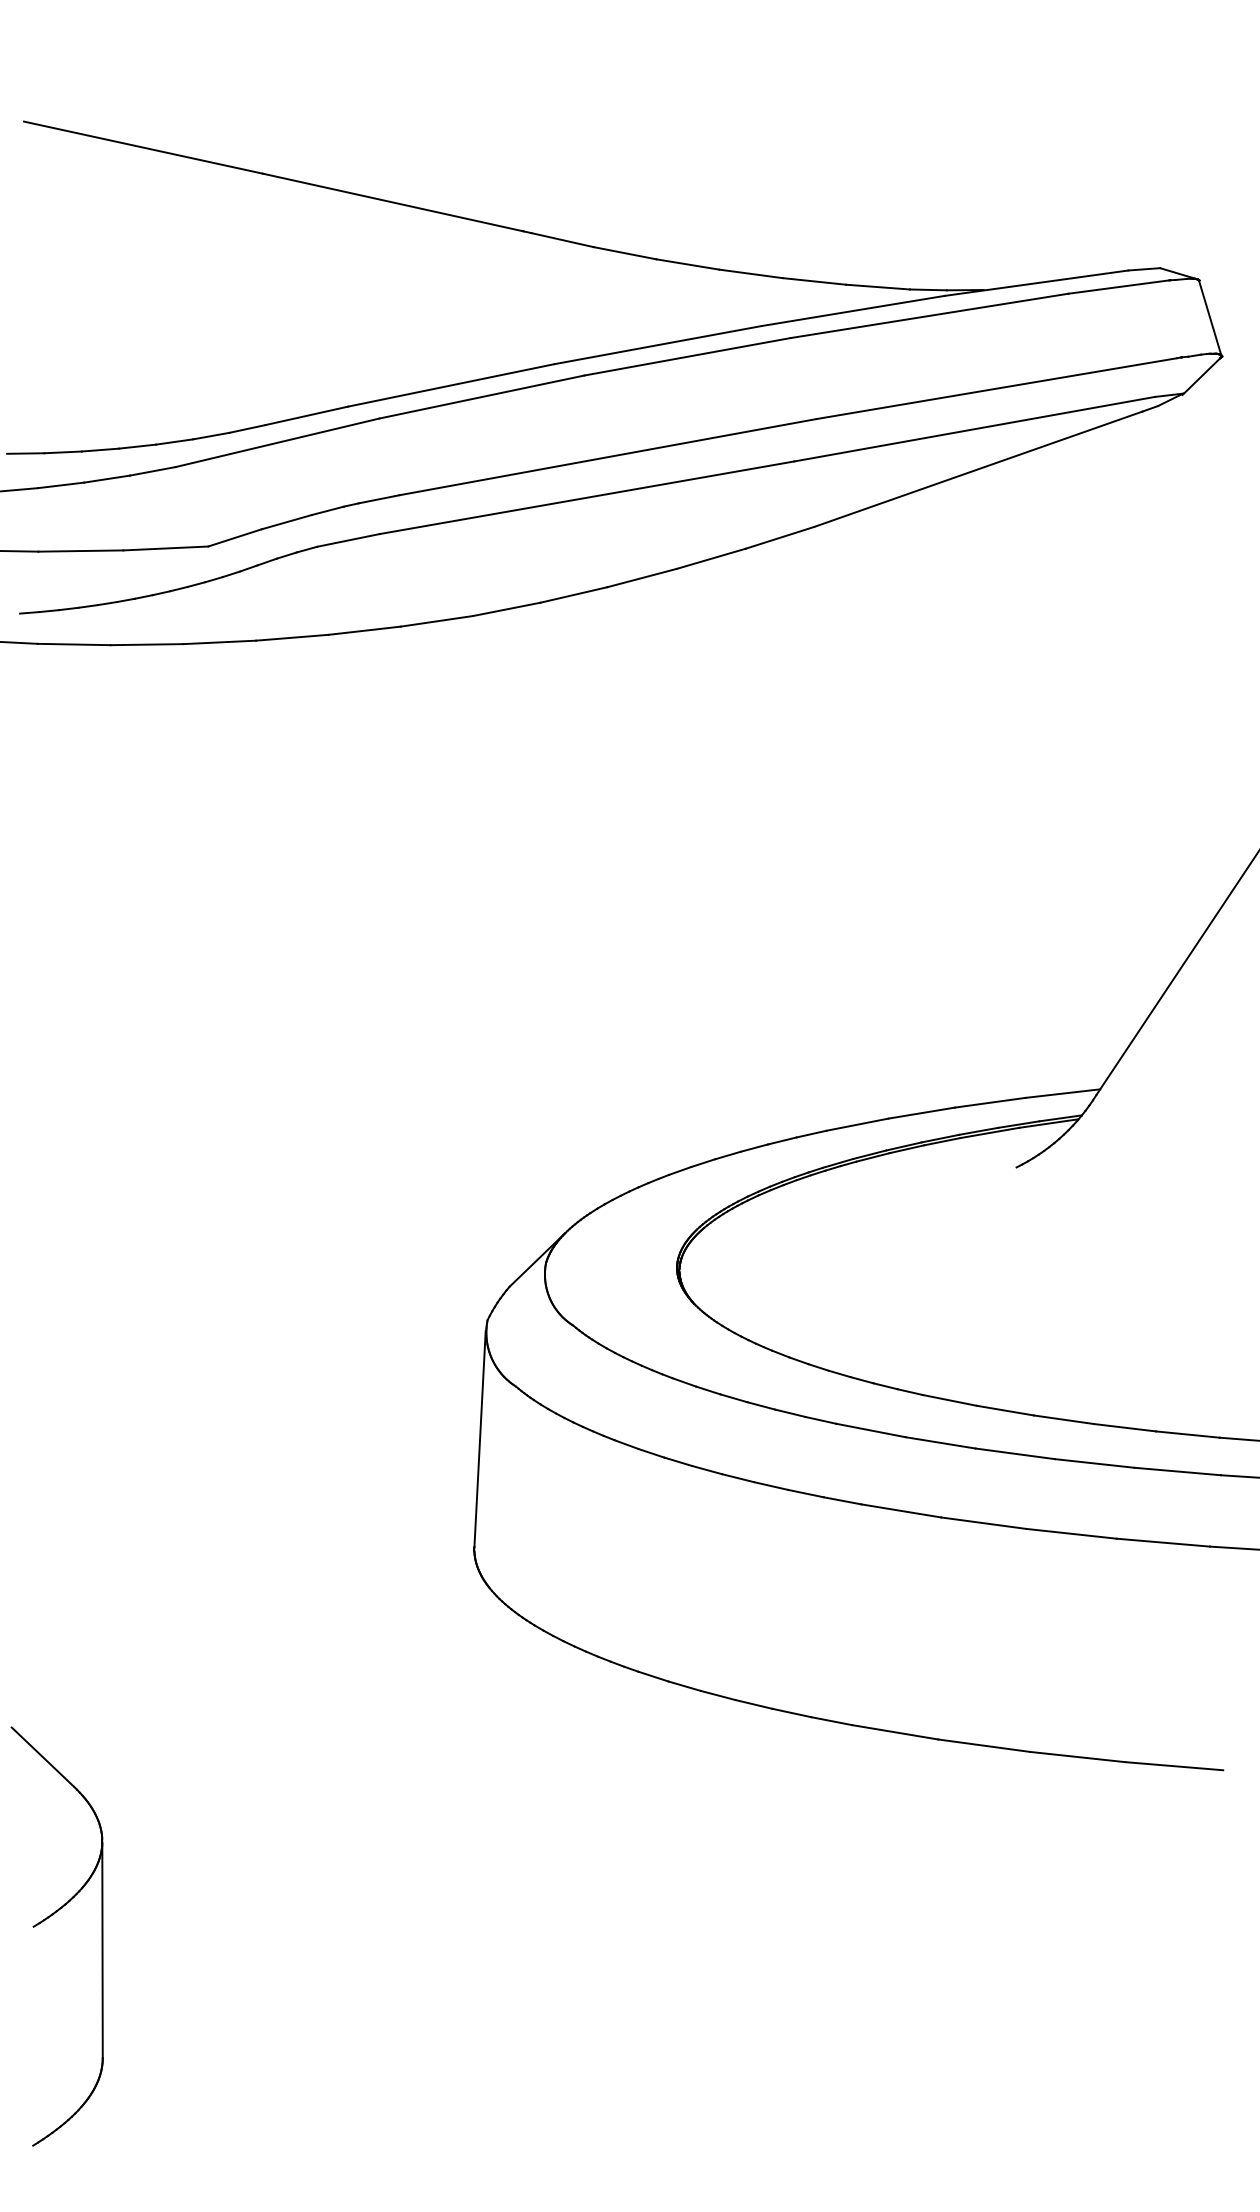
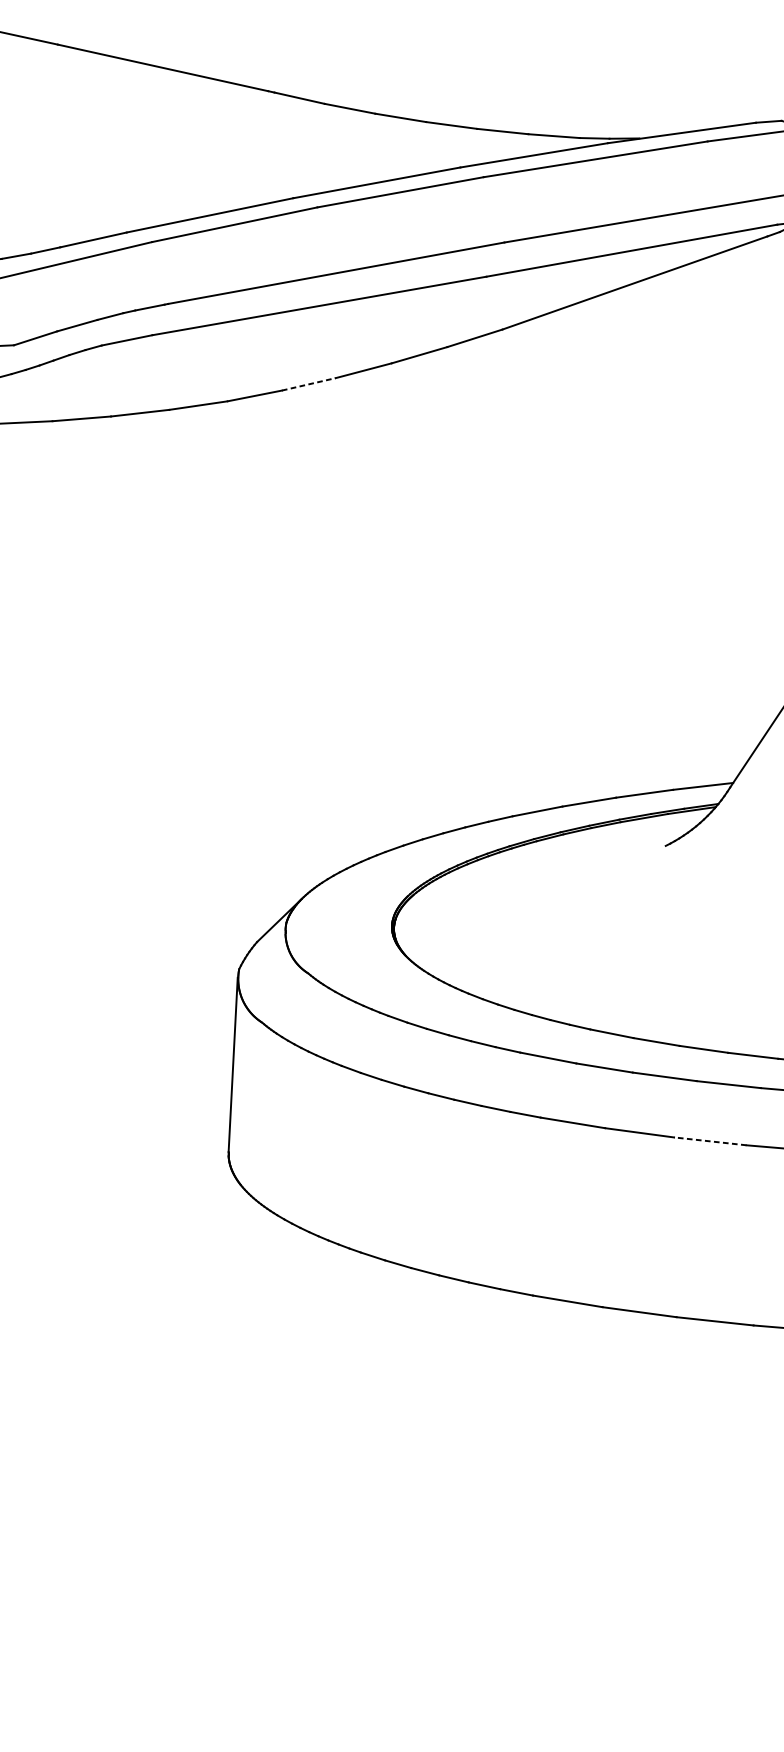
line: (574, 594) -> (309, 383), solid -> dashed
line: (1071, 1533) -> (710, 1141), solid -> dashed

